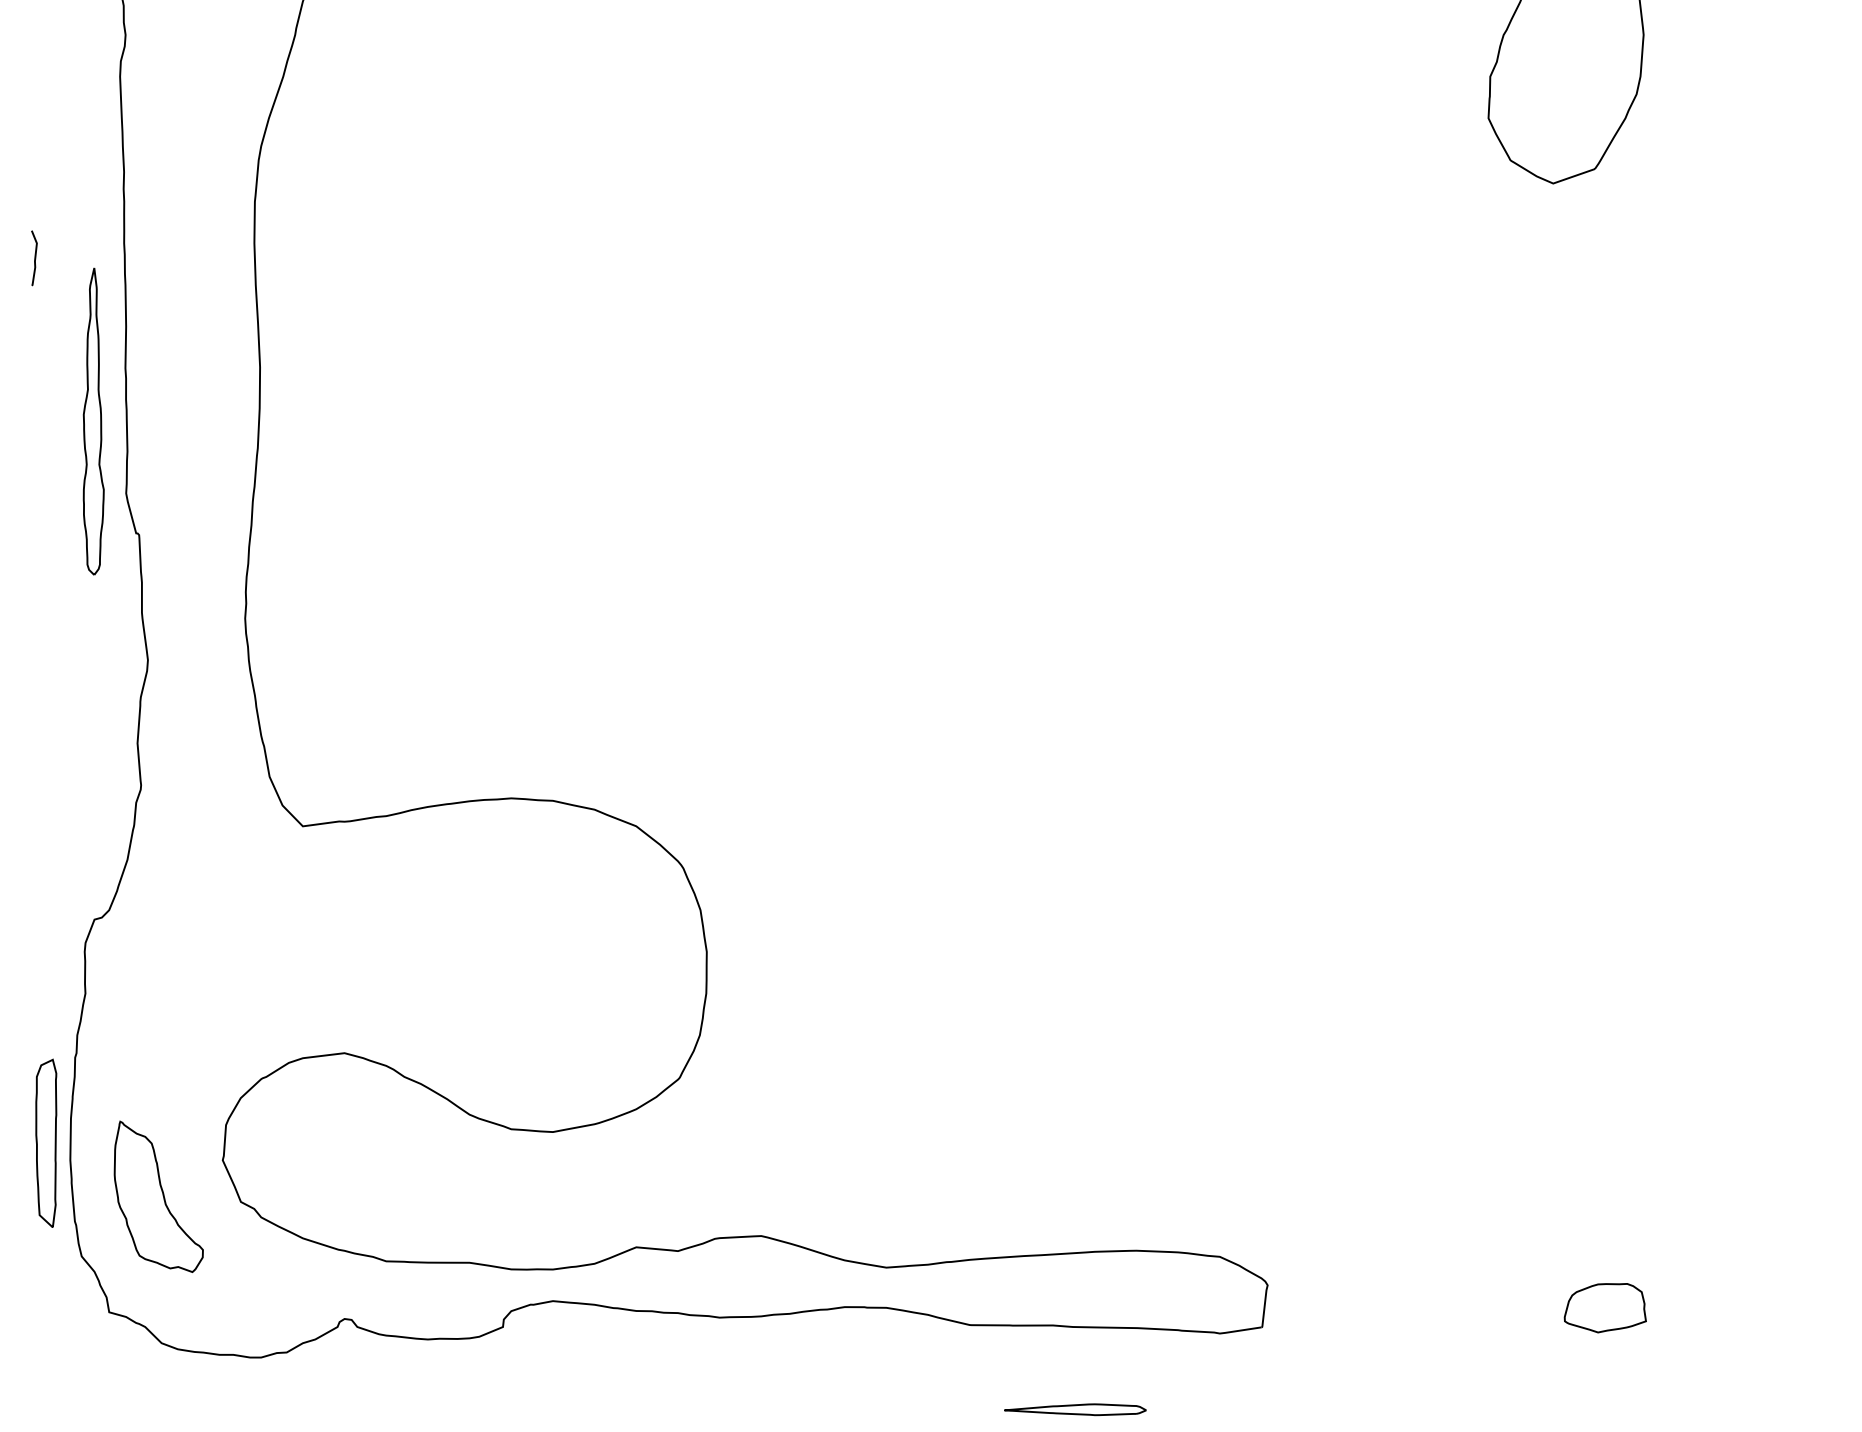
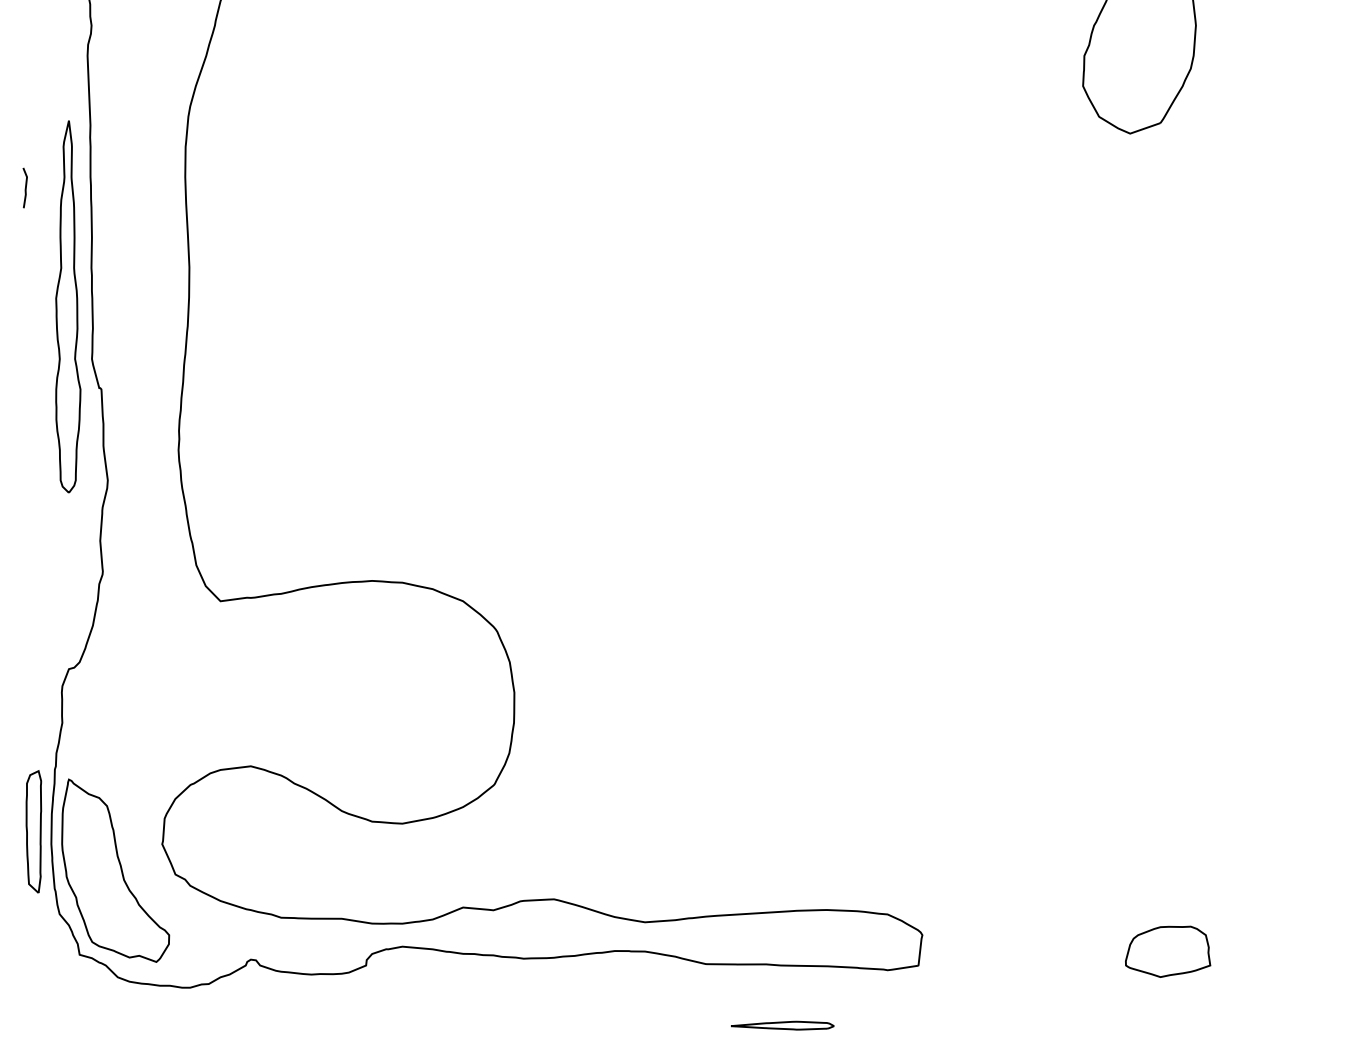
part: (93, 421) -> (68, 306), size x1.67
part: (158, 1196) -> (115, 870), size x1.67
part: (1605, 1307) -> (1168, 951), size x1.43

